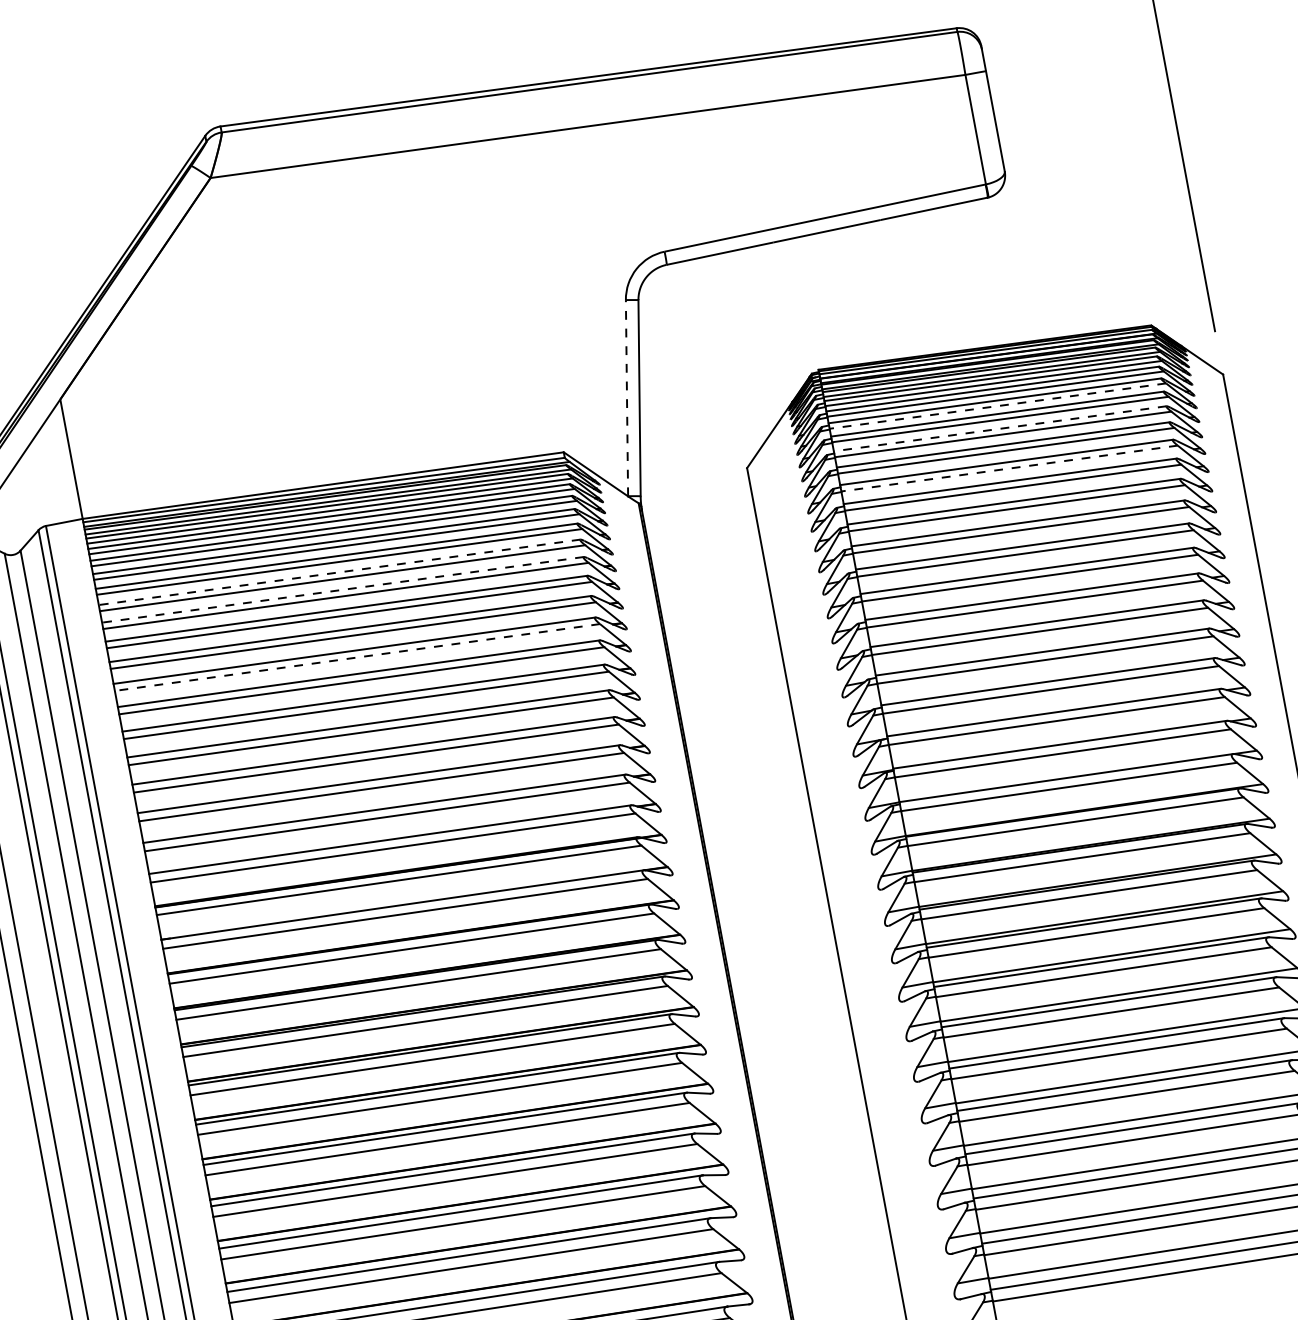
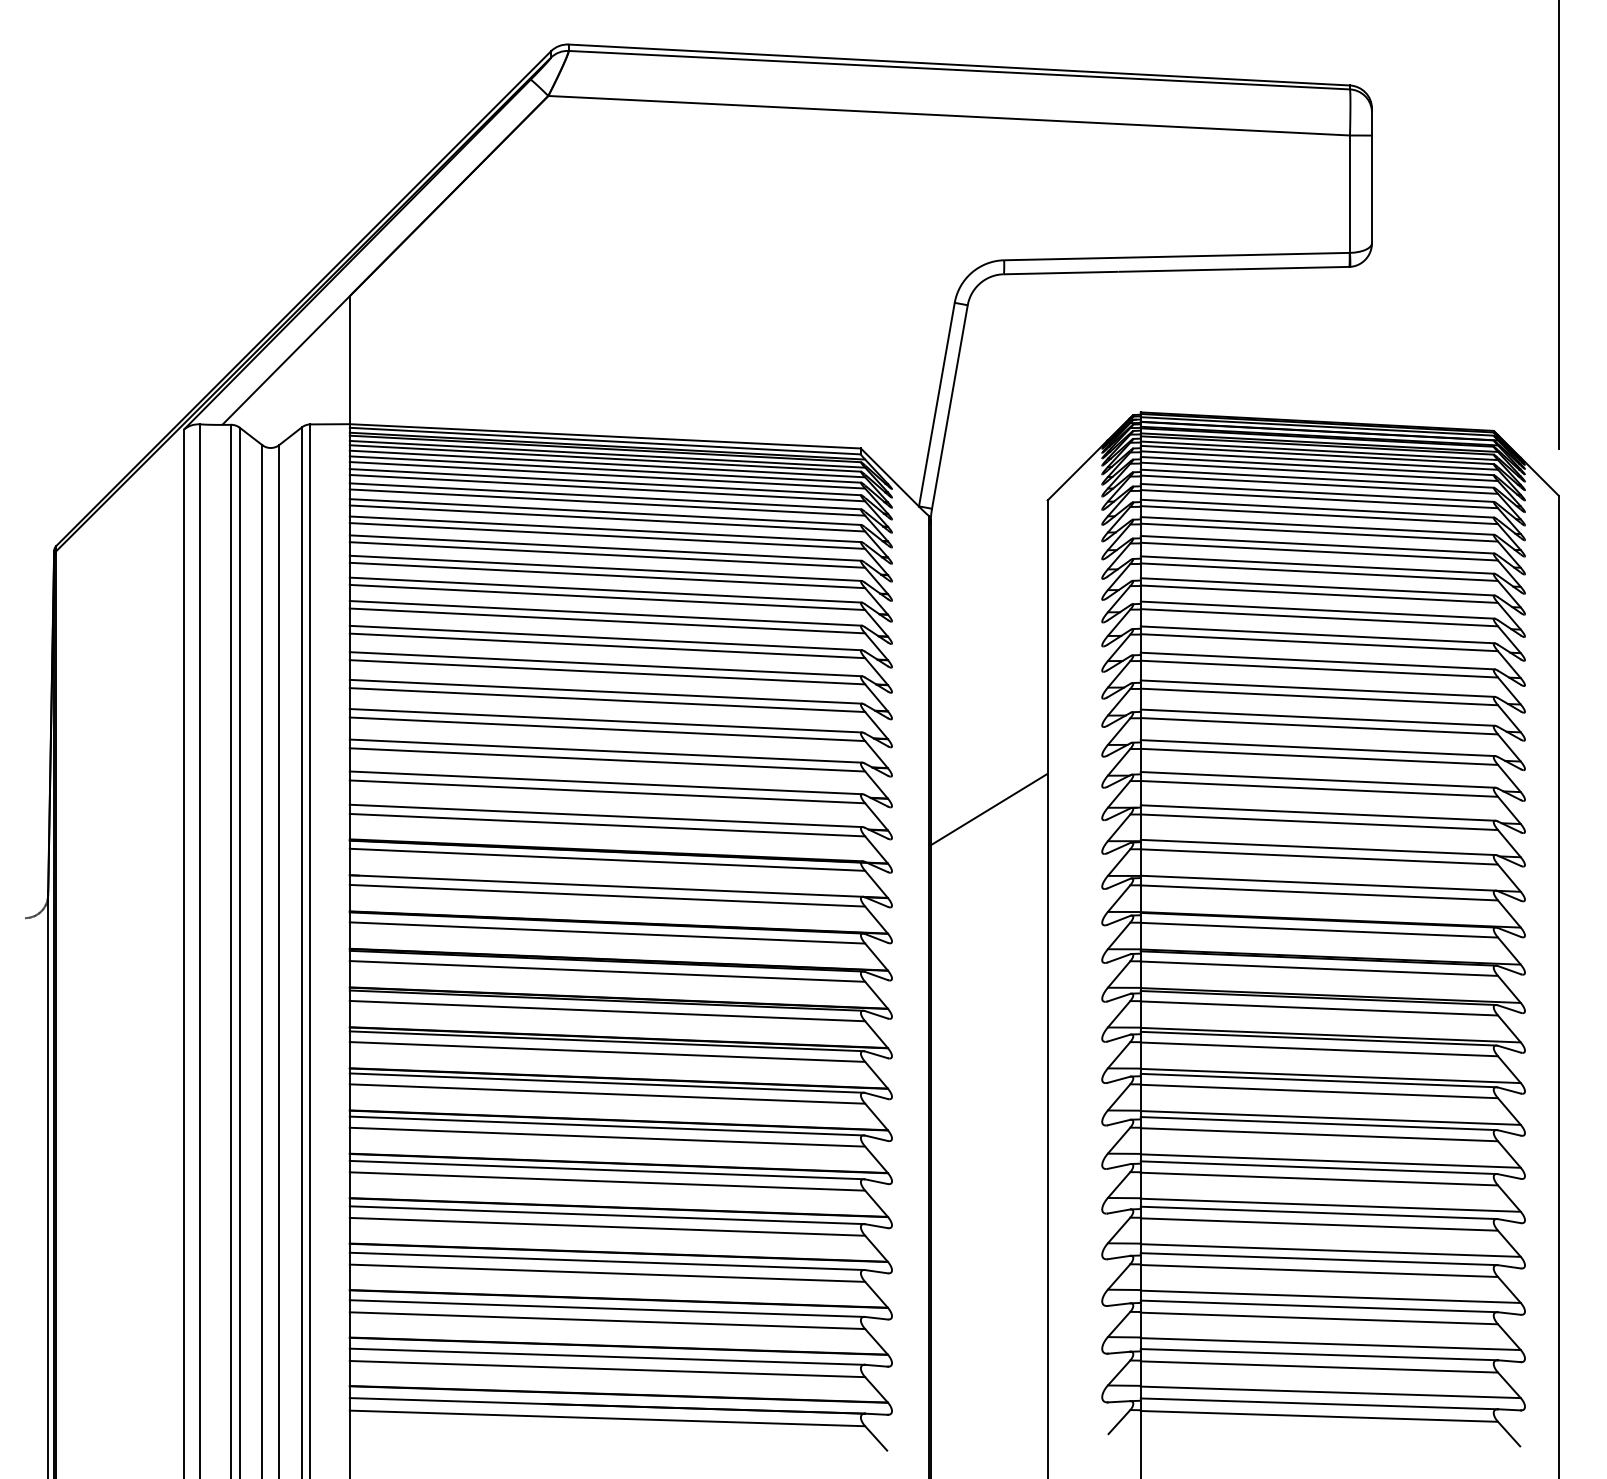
line: (626, 398) -> (936, 404), dashed -> solid
line: (997, 405) -> (1319, 484), dashed -> solid
line: (1000, 428) -> (1317, 508), dashed -> solid
line: (1009, 468) -> (1319, 551), dashed -> solid
line: (339, 572) -> (605, 529), dashed -> solid
line: (342, 590) -> (605, 548), dashed -> solid
line: (357, 657) -> (607, 620), dashed -> solid
line: (745, 766) -> (988, 809), added

